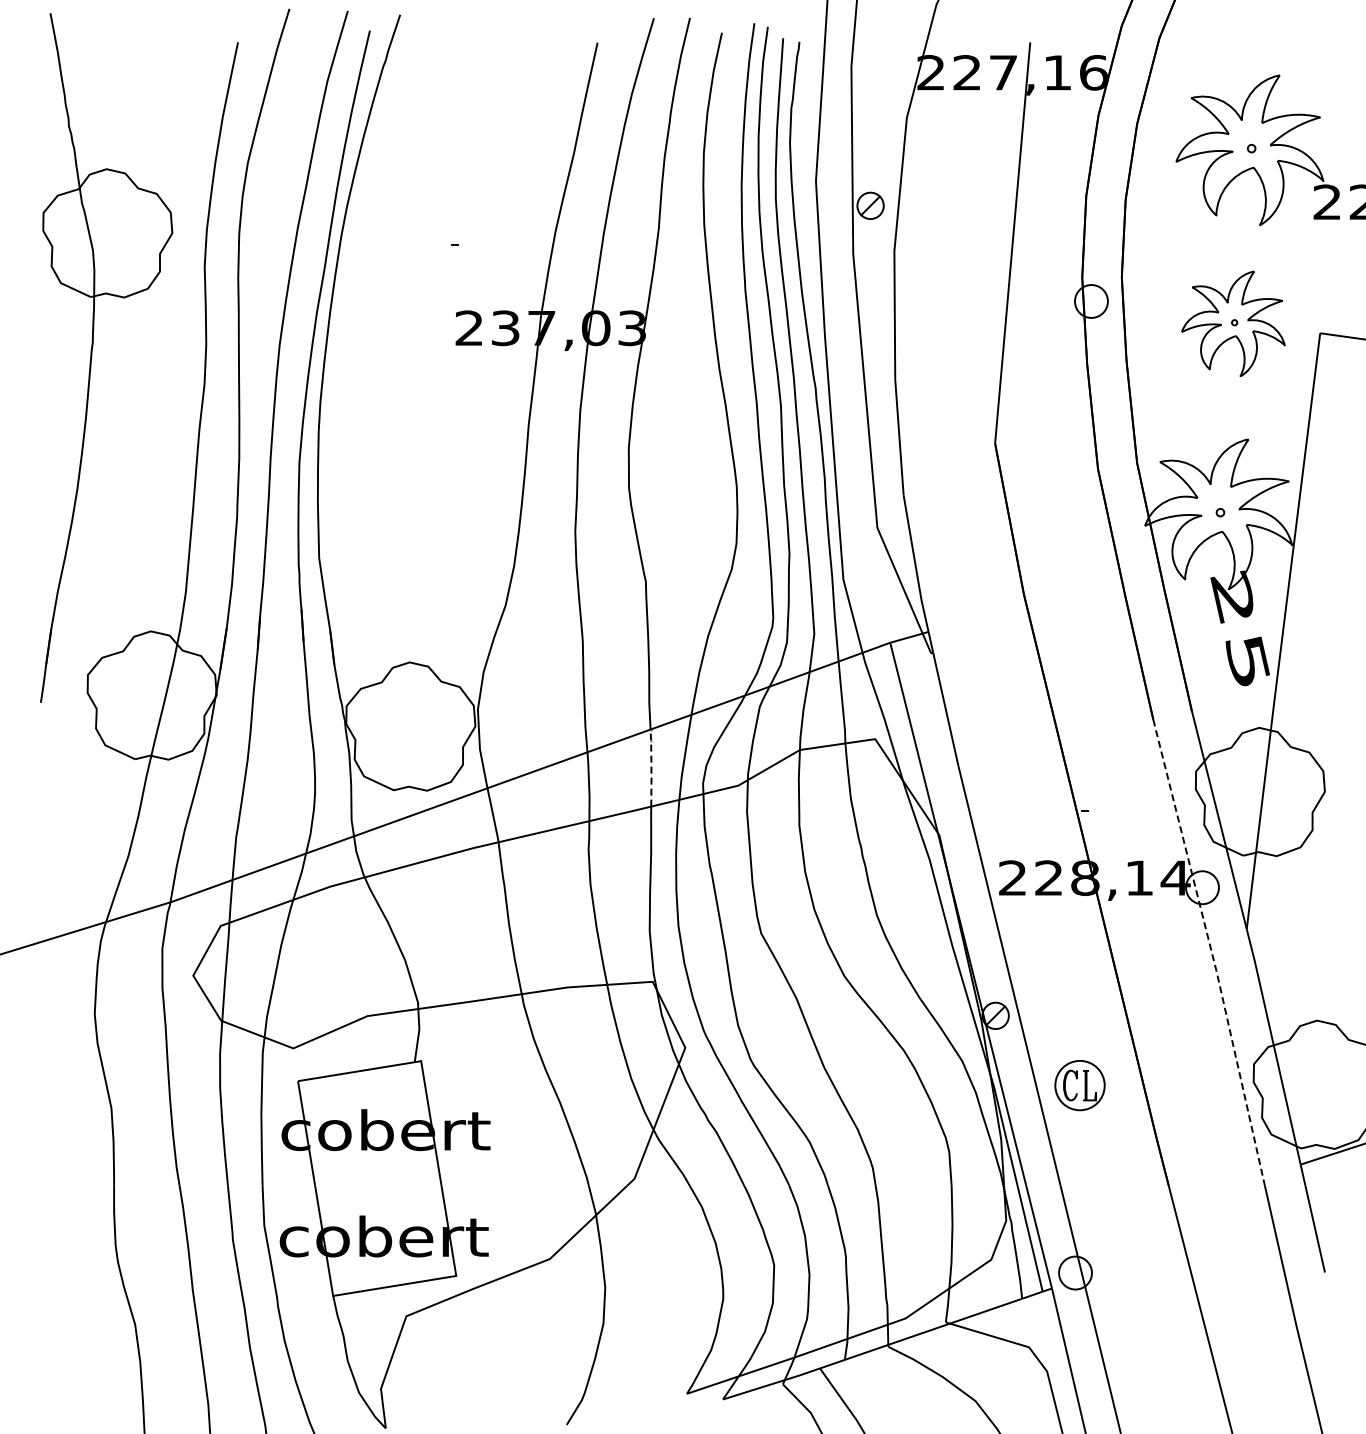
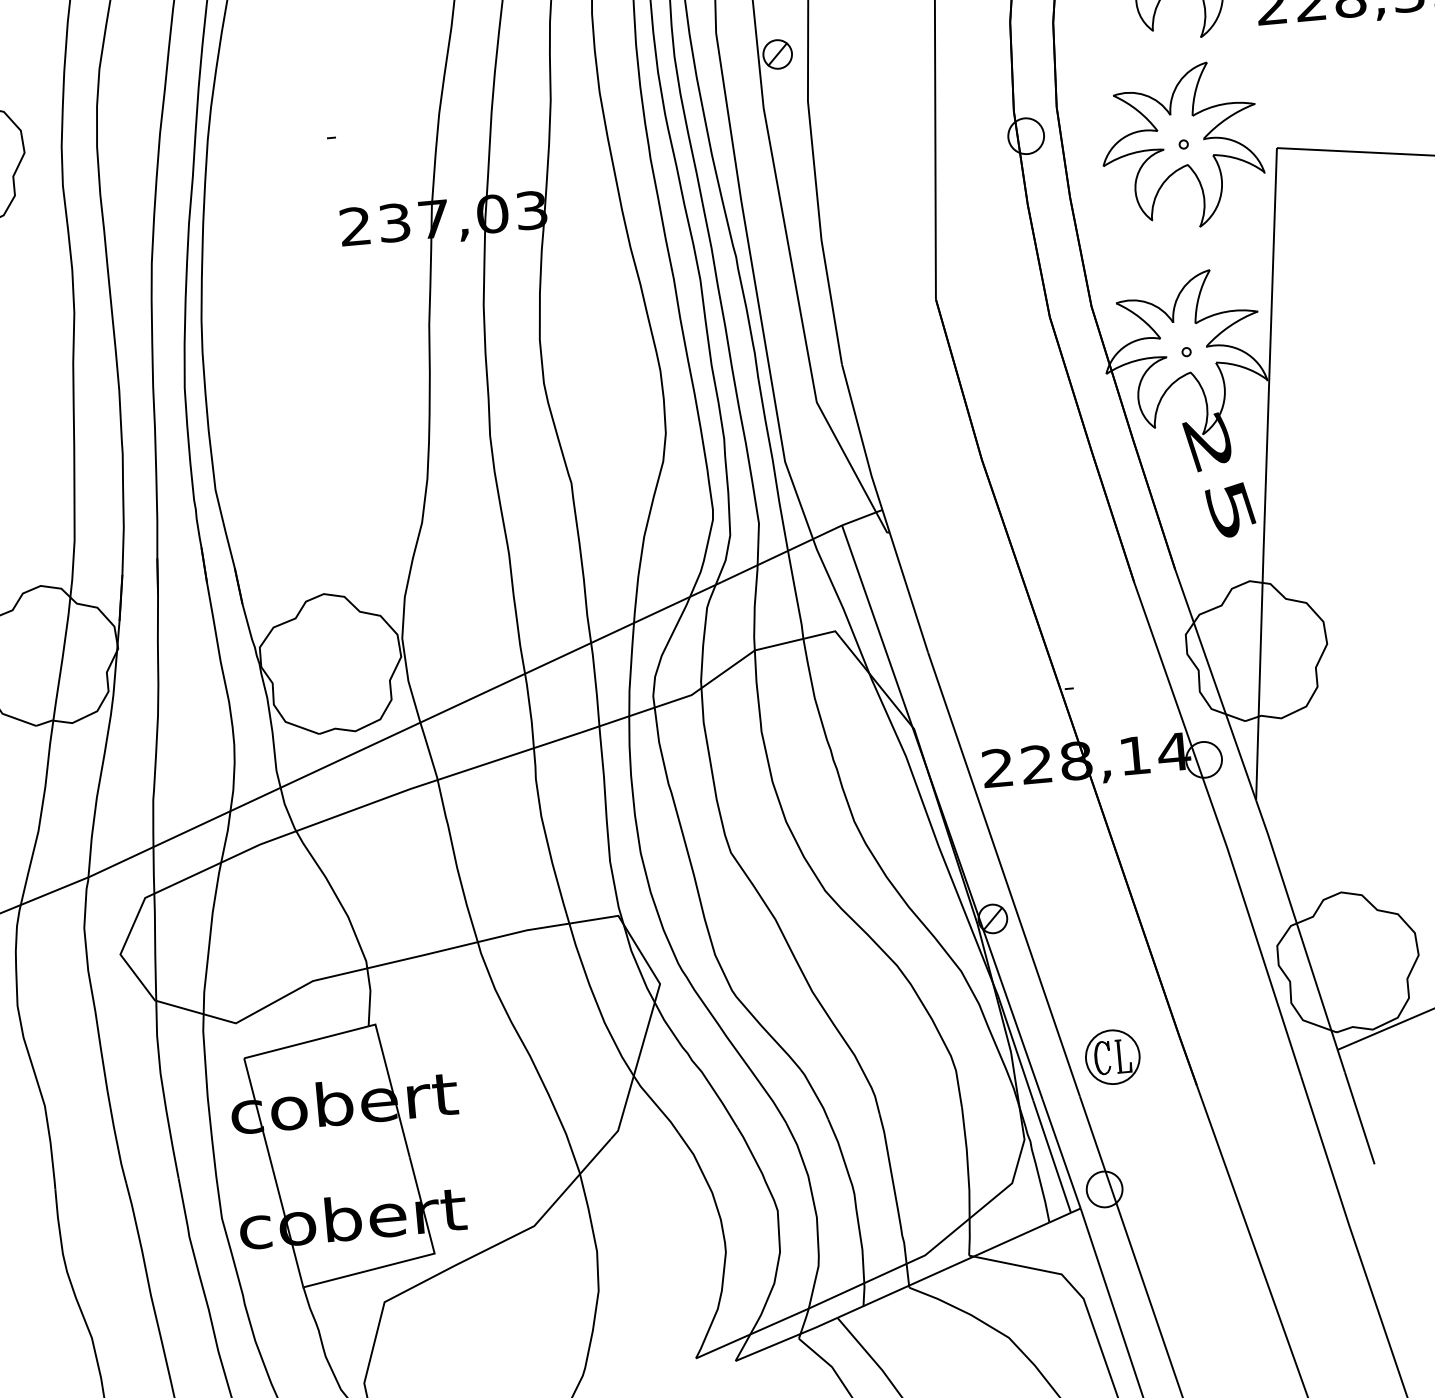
part: (1233, 323) -> (1182, 146), size x1.43
line: (651, 768) -> (595, 685), dashed -> solid
line: (1212, 953) -> (1221, 830), dashed -> solid
part: (1079, 1085) -> (1112, 1057), moved

